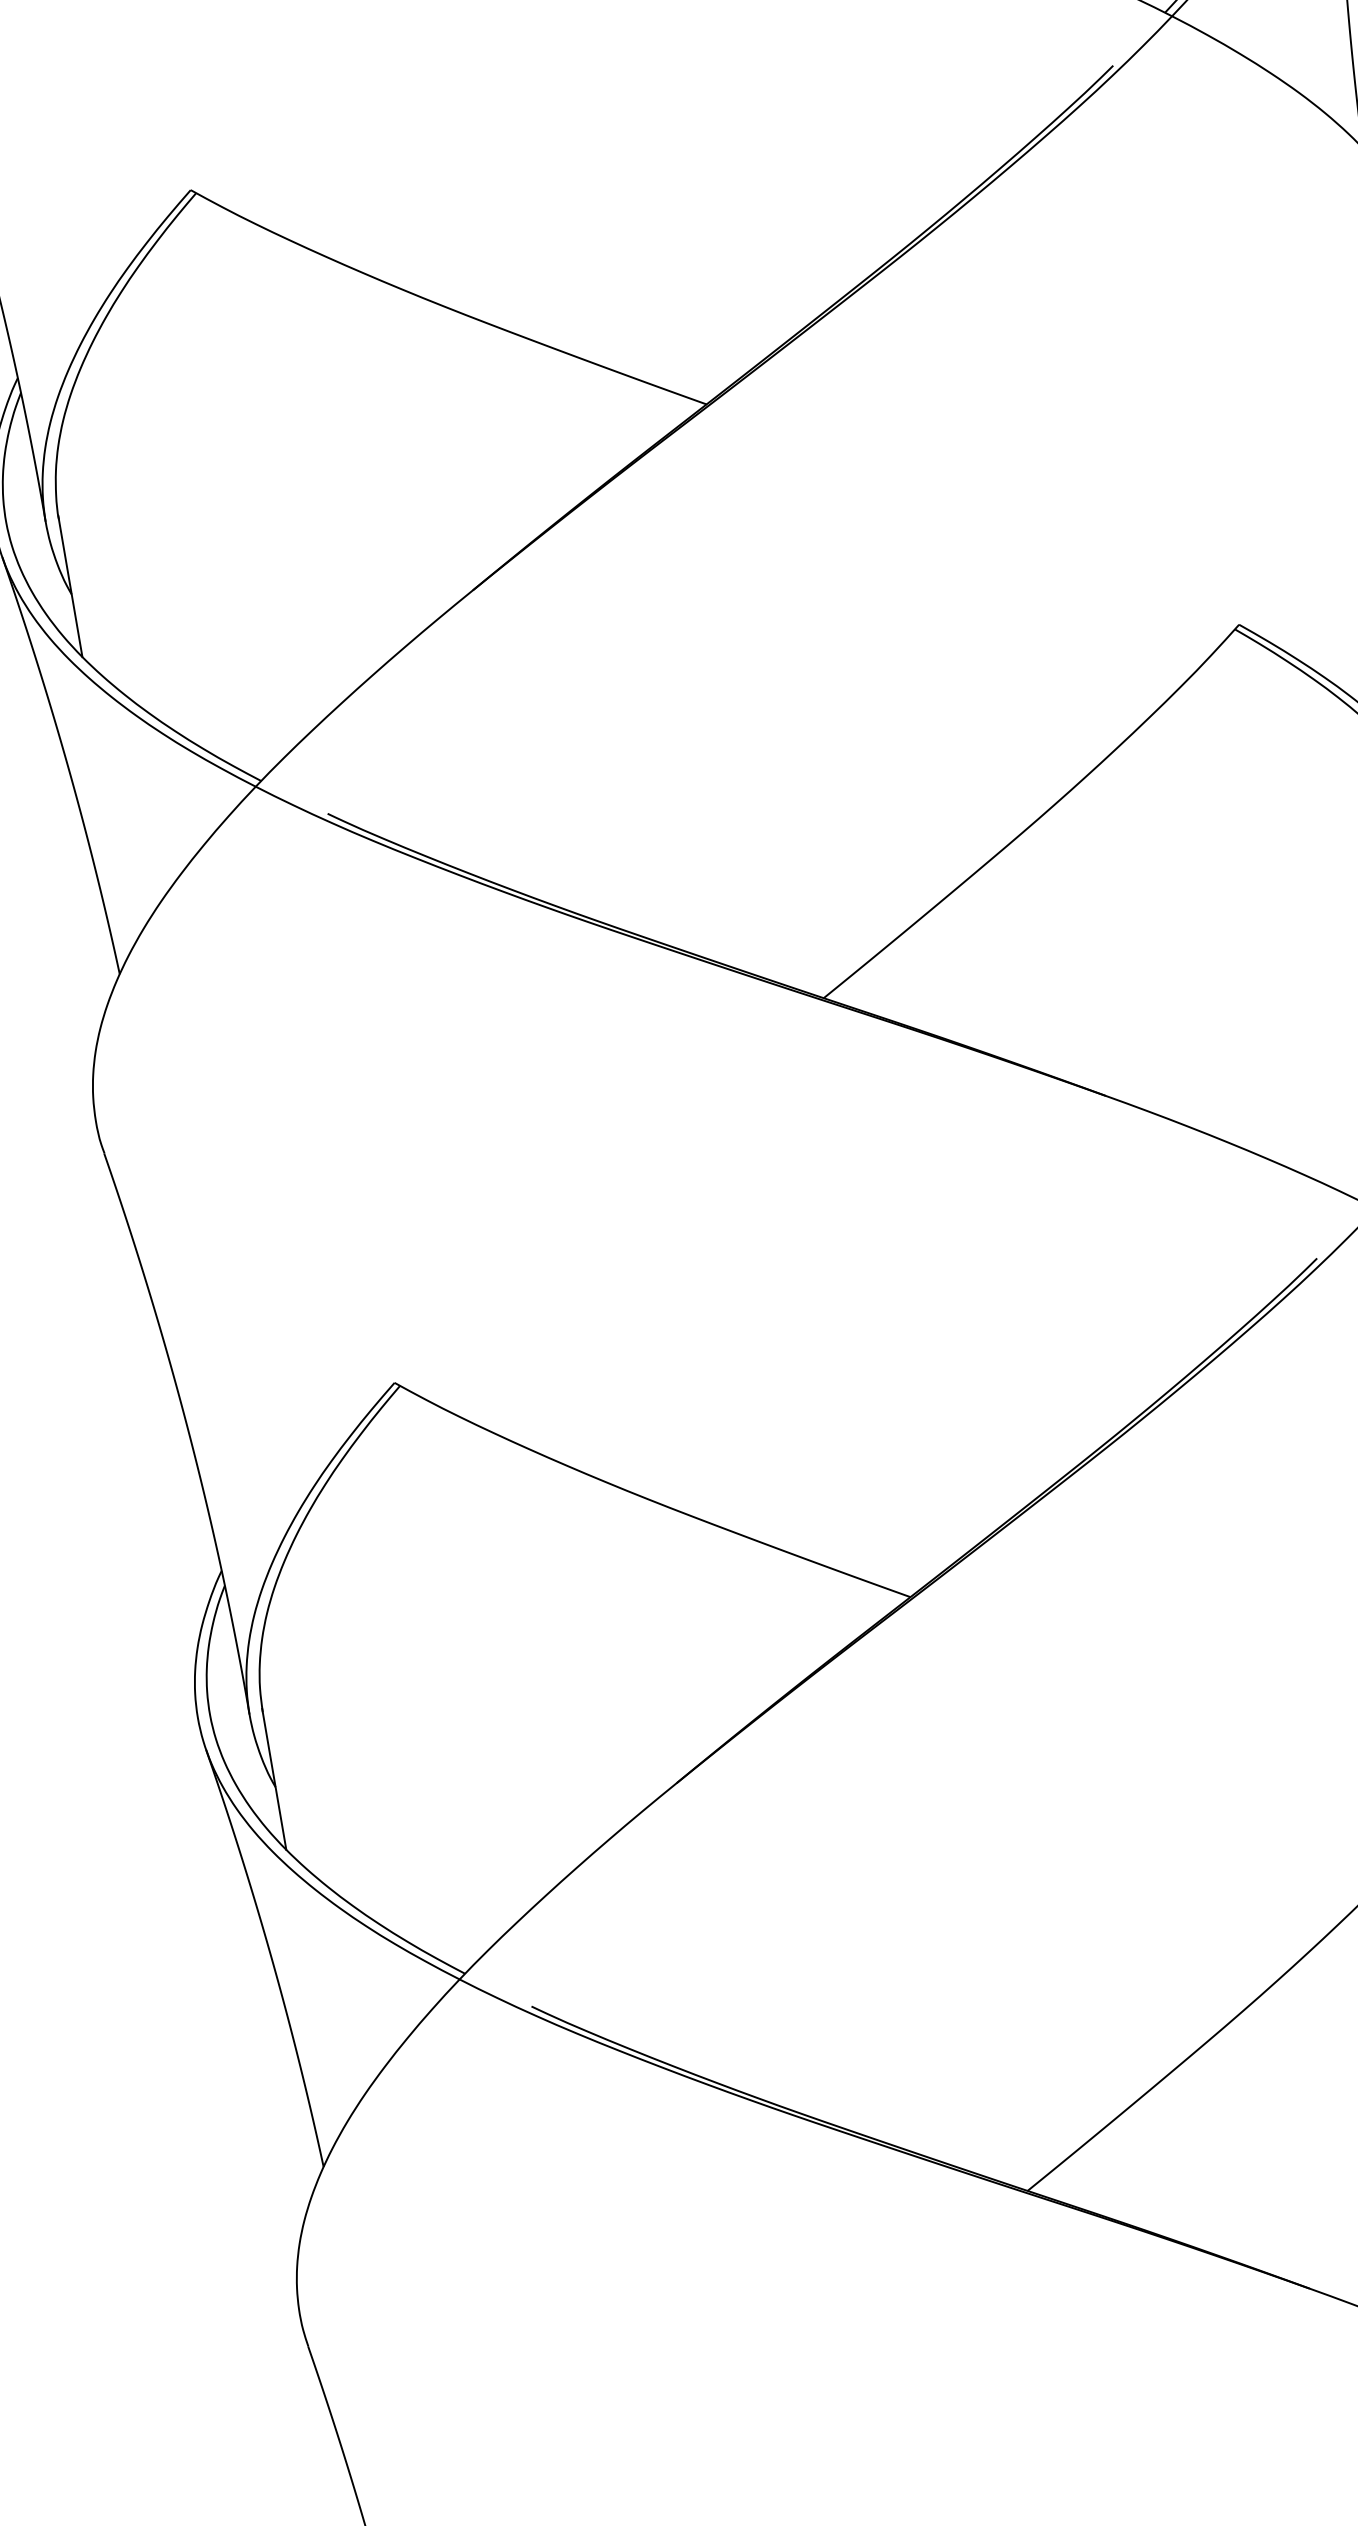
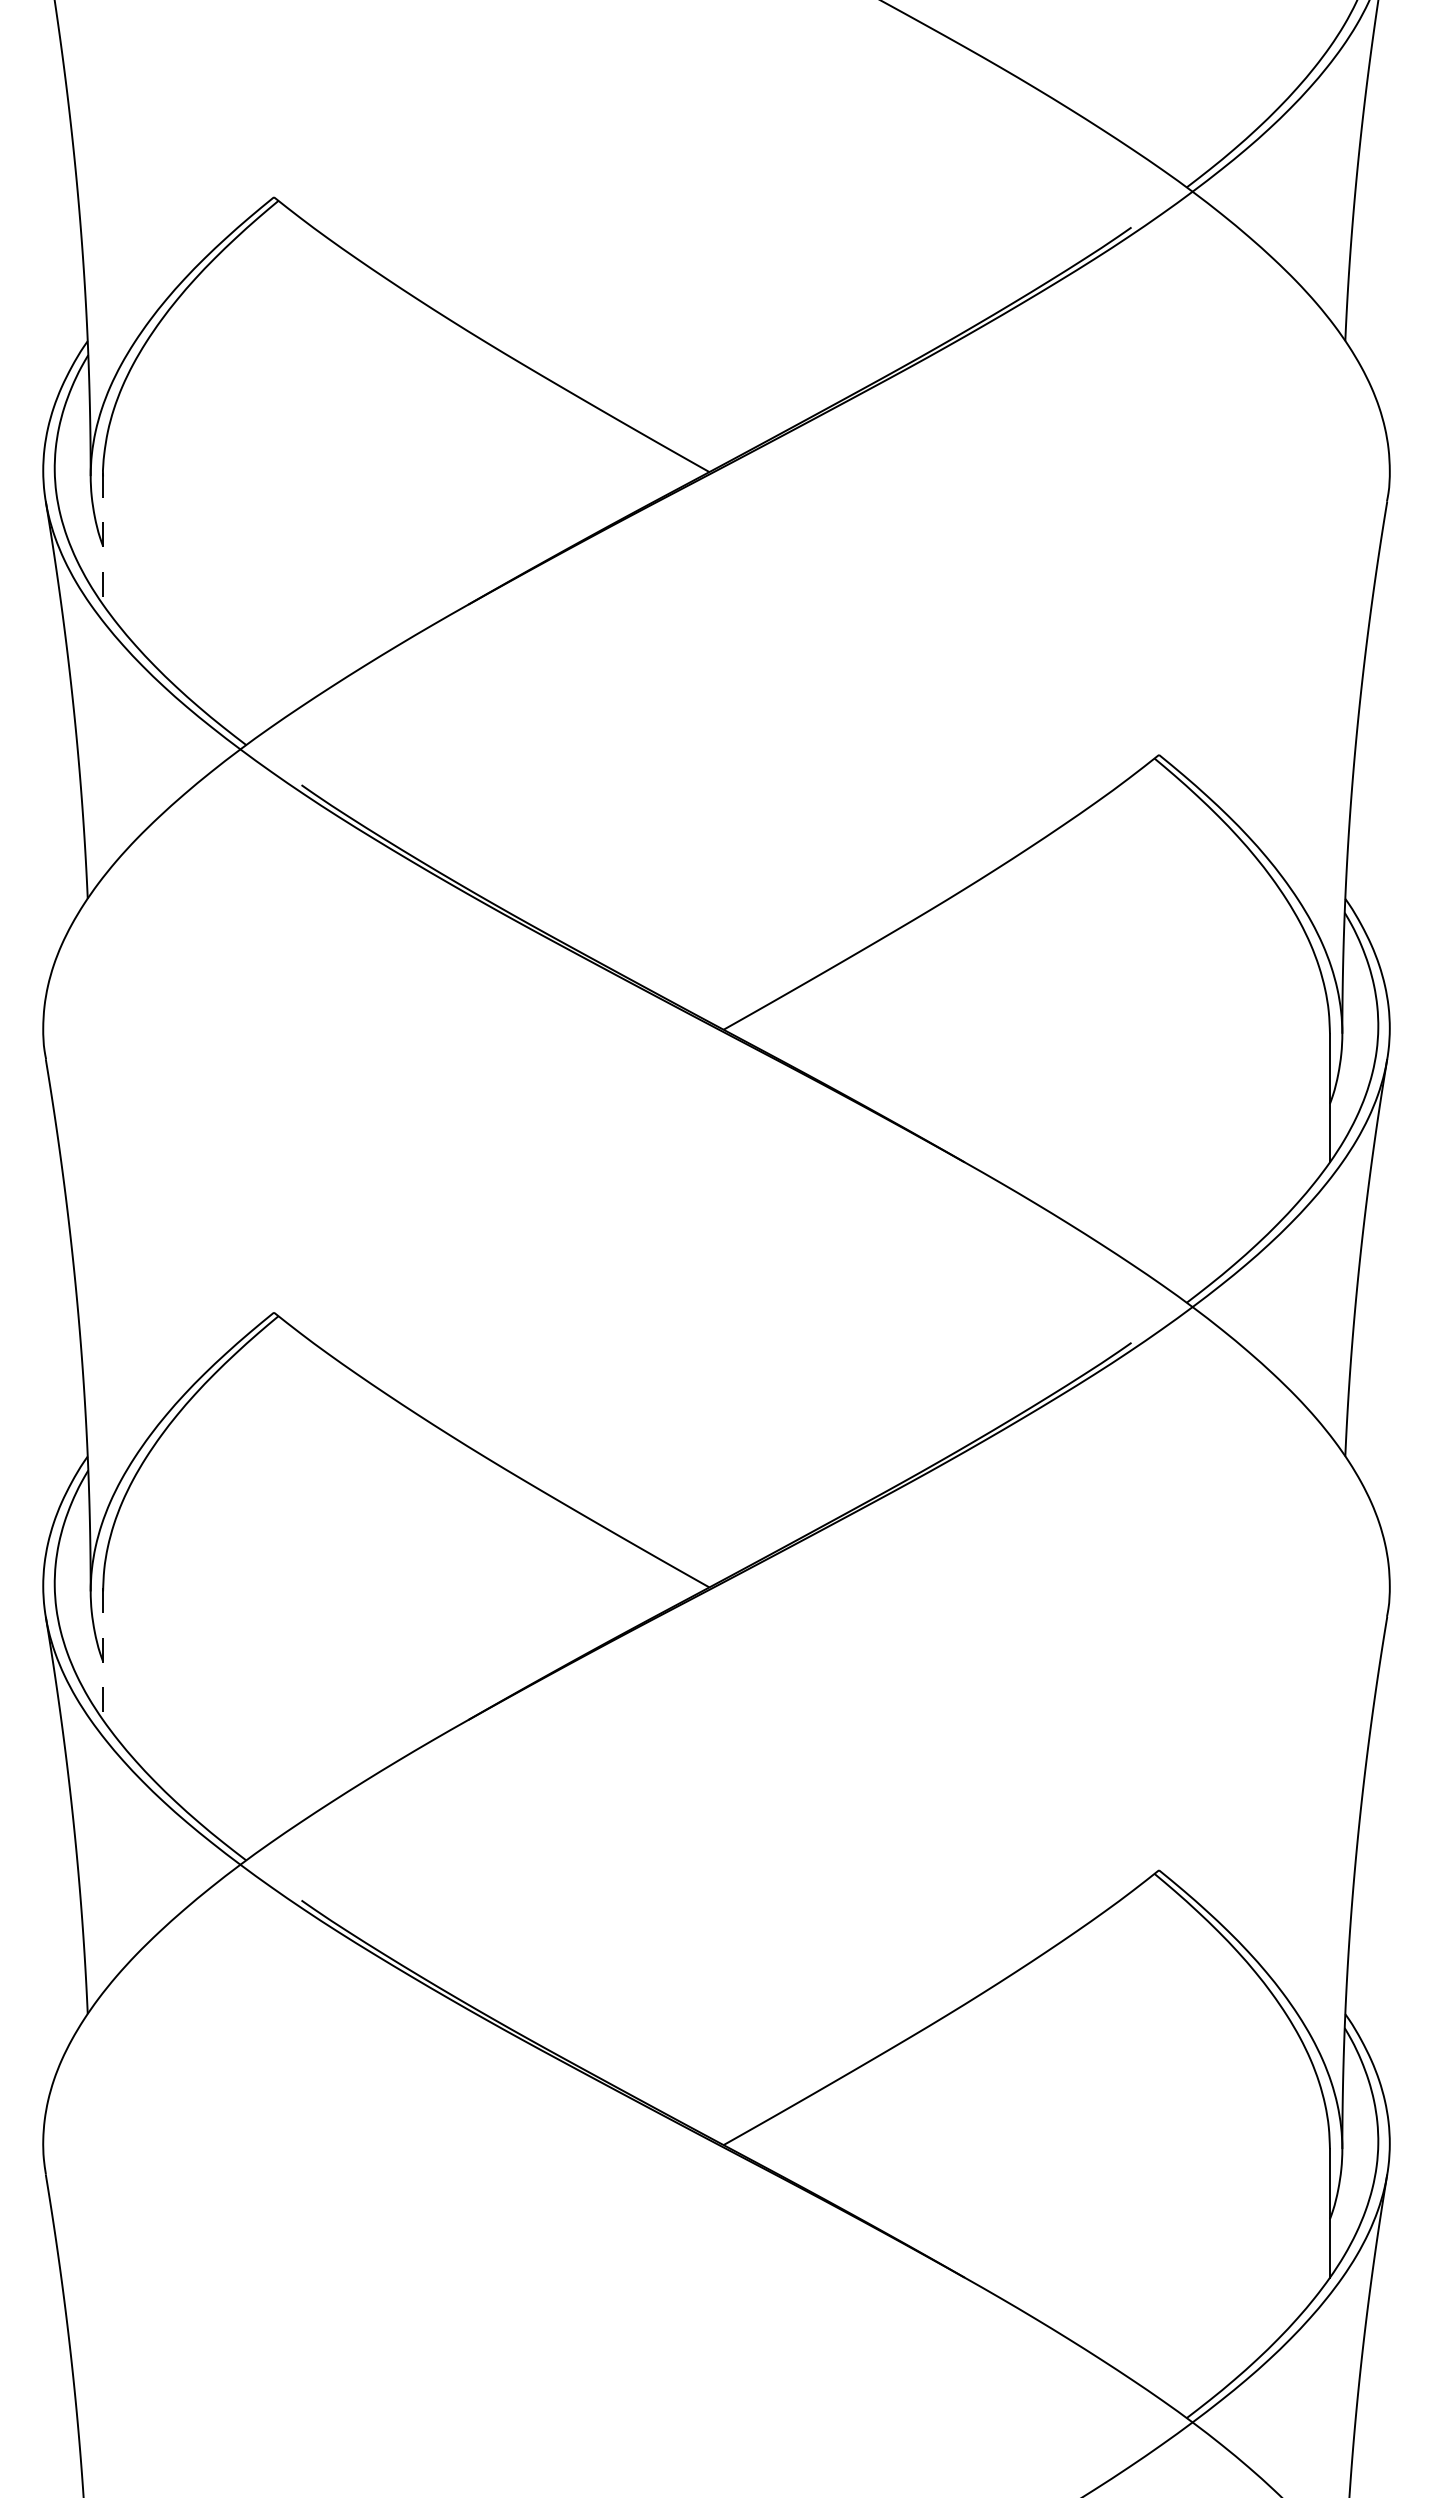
line: (70, 586) -> (103, 538), solid -> dashed
line: (274, 1779) -> (103, 1654), solid -> dashed

